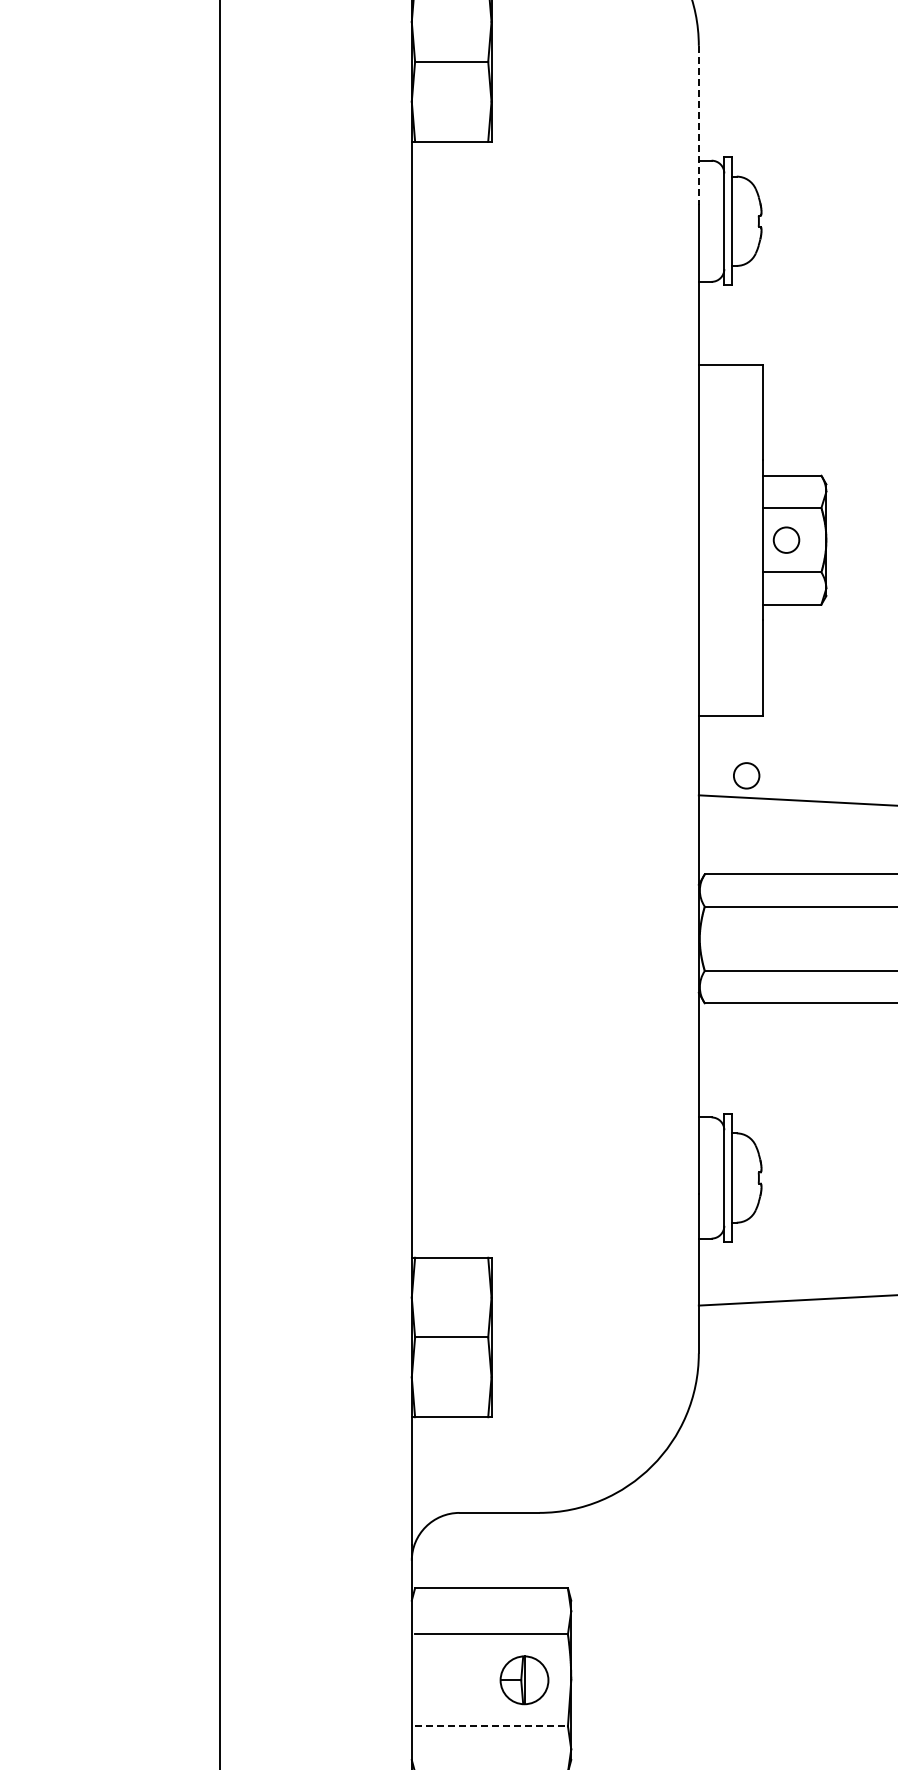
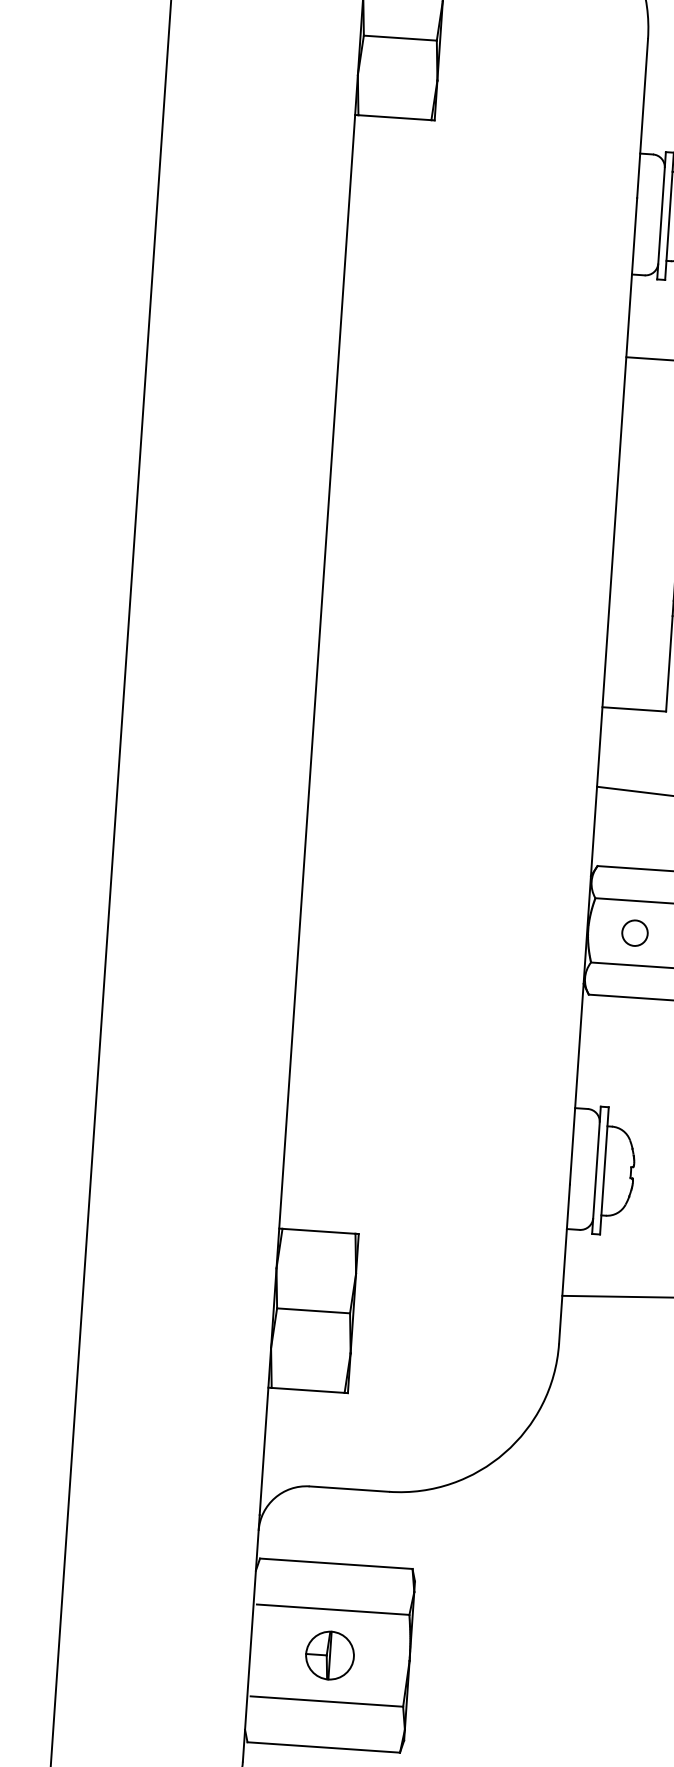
line: (698, 125) -> (642, 118), dashed -> solid
circle: (746, 775) -> (634, 932), moved
part: (524, 1680) -> (329, 1655), moved
line: (492, 1726) -> (327, 1701), dashed -> solid

